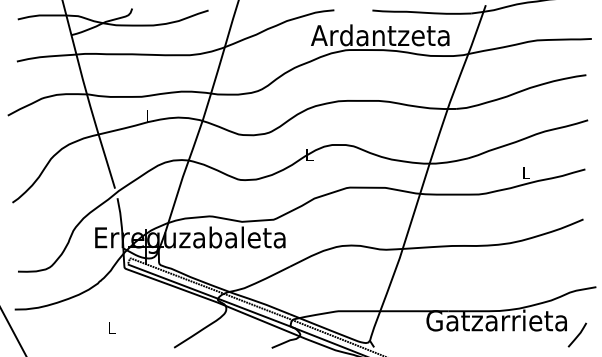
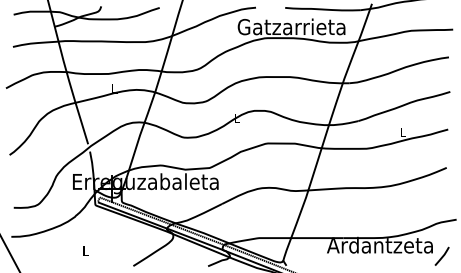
text: (380, 35) -> (291, 27), Ardantzeta -> Gatzarrieta
text: (496, 320) -> (380, 245), Gatzarrieta -> Ardantzeta

